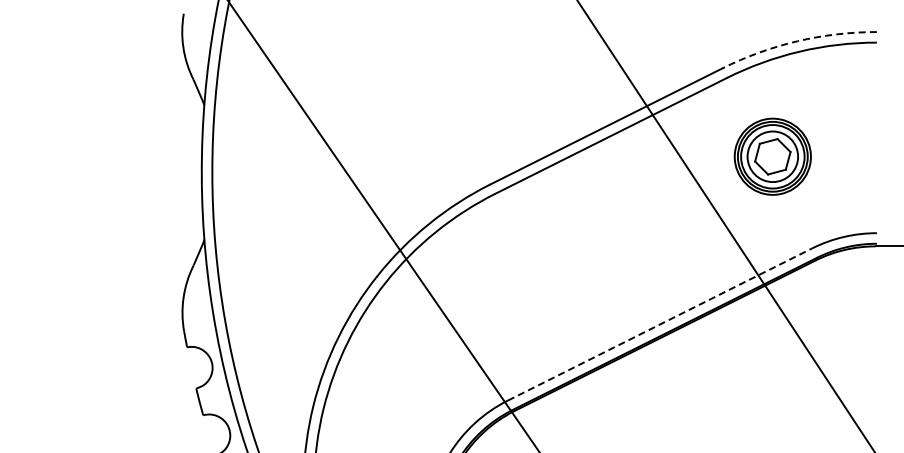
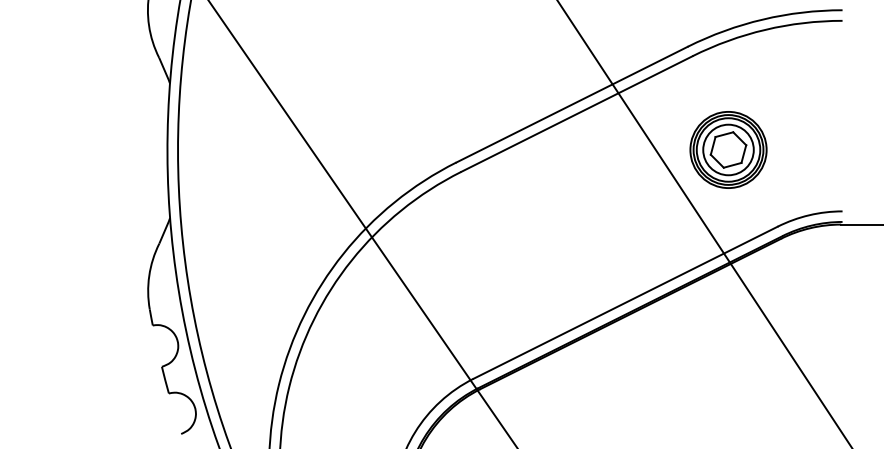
arc: (797, 41) -> (763, 19), dashed -> solid
part: (772, 156) -> (728, 149), moved
line: (660, 324) -> (626, 302), dashed -> solid

